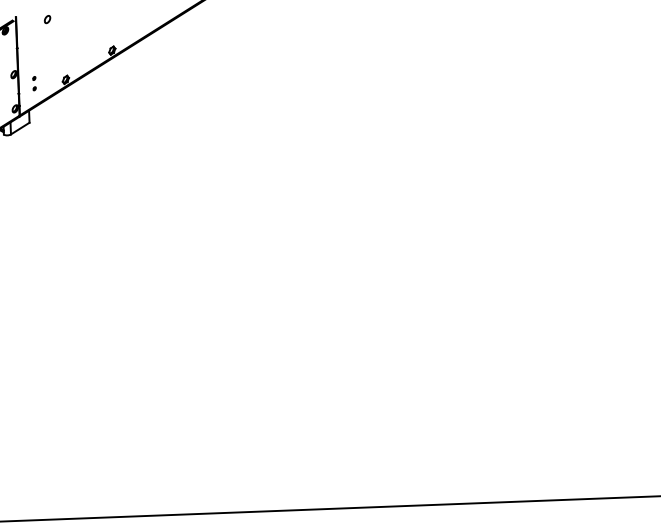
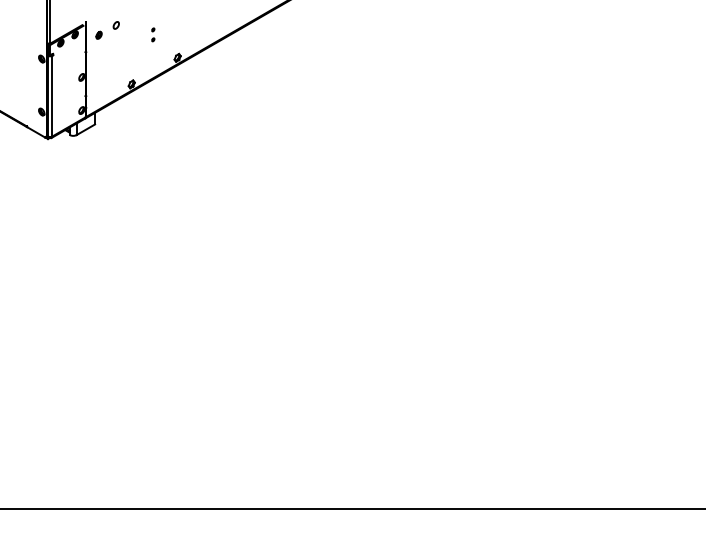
part: (29, 29) -> (98, 34), added
part: (34, 83) -> (153, 34), moved

